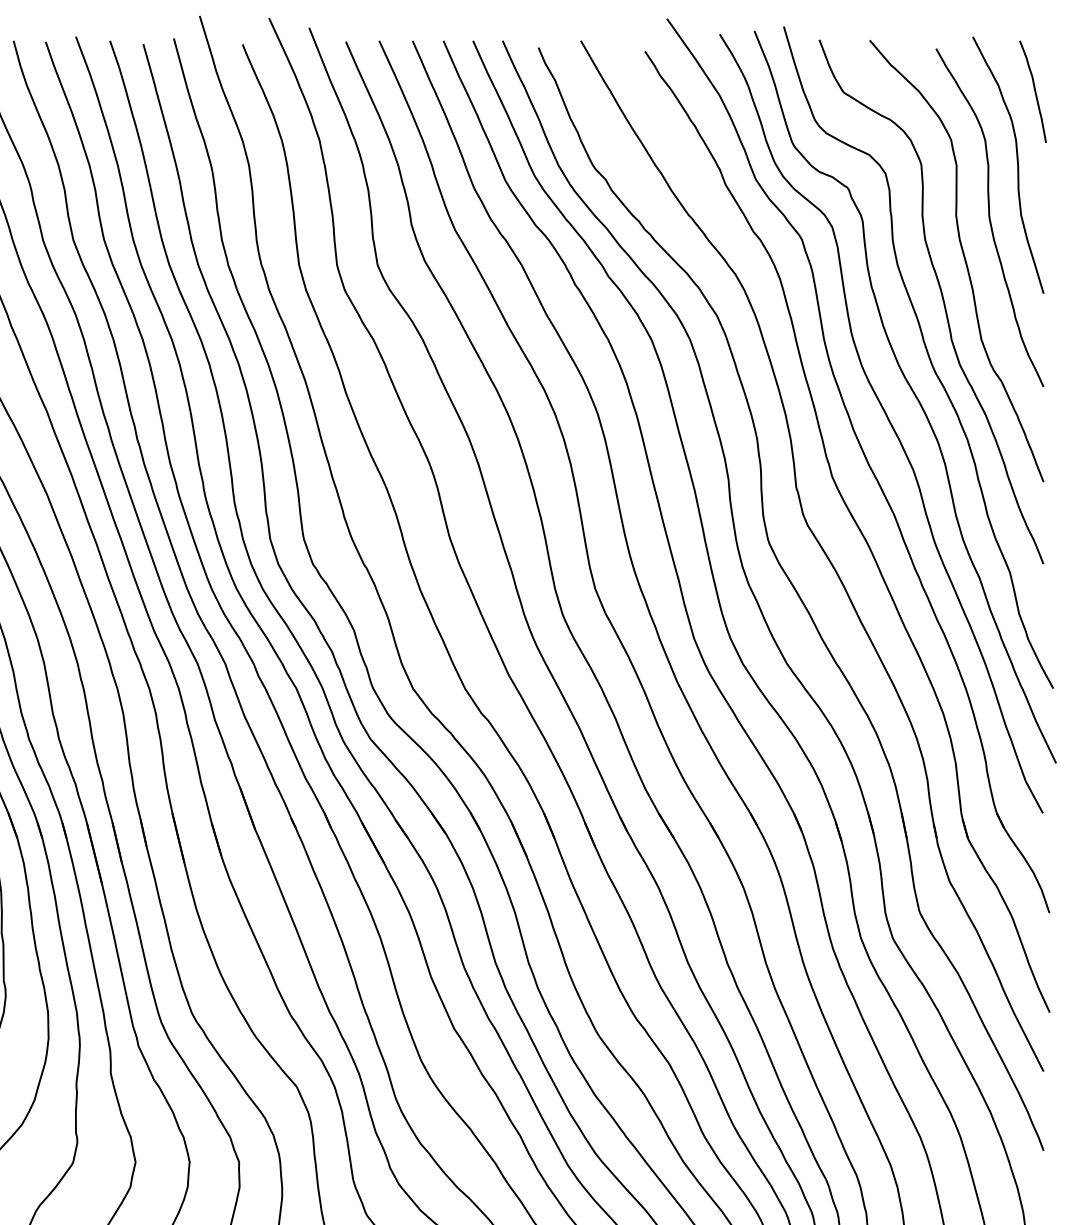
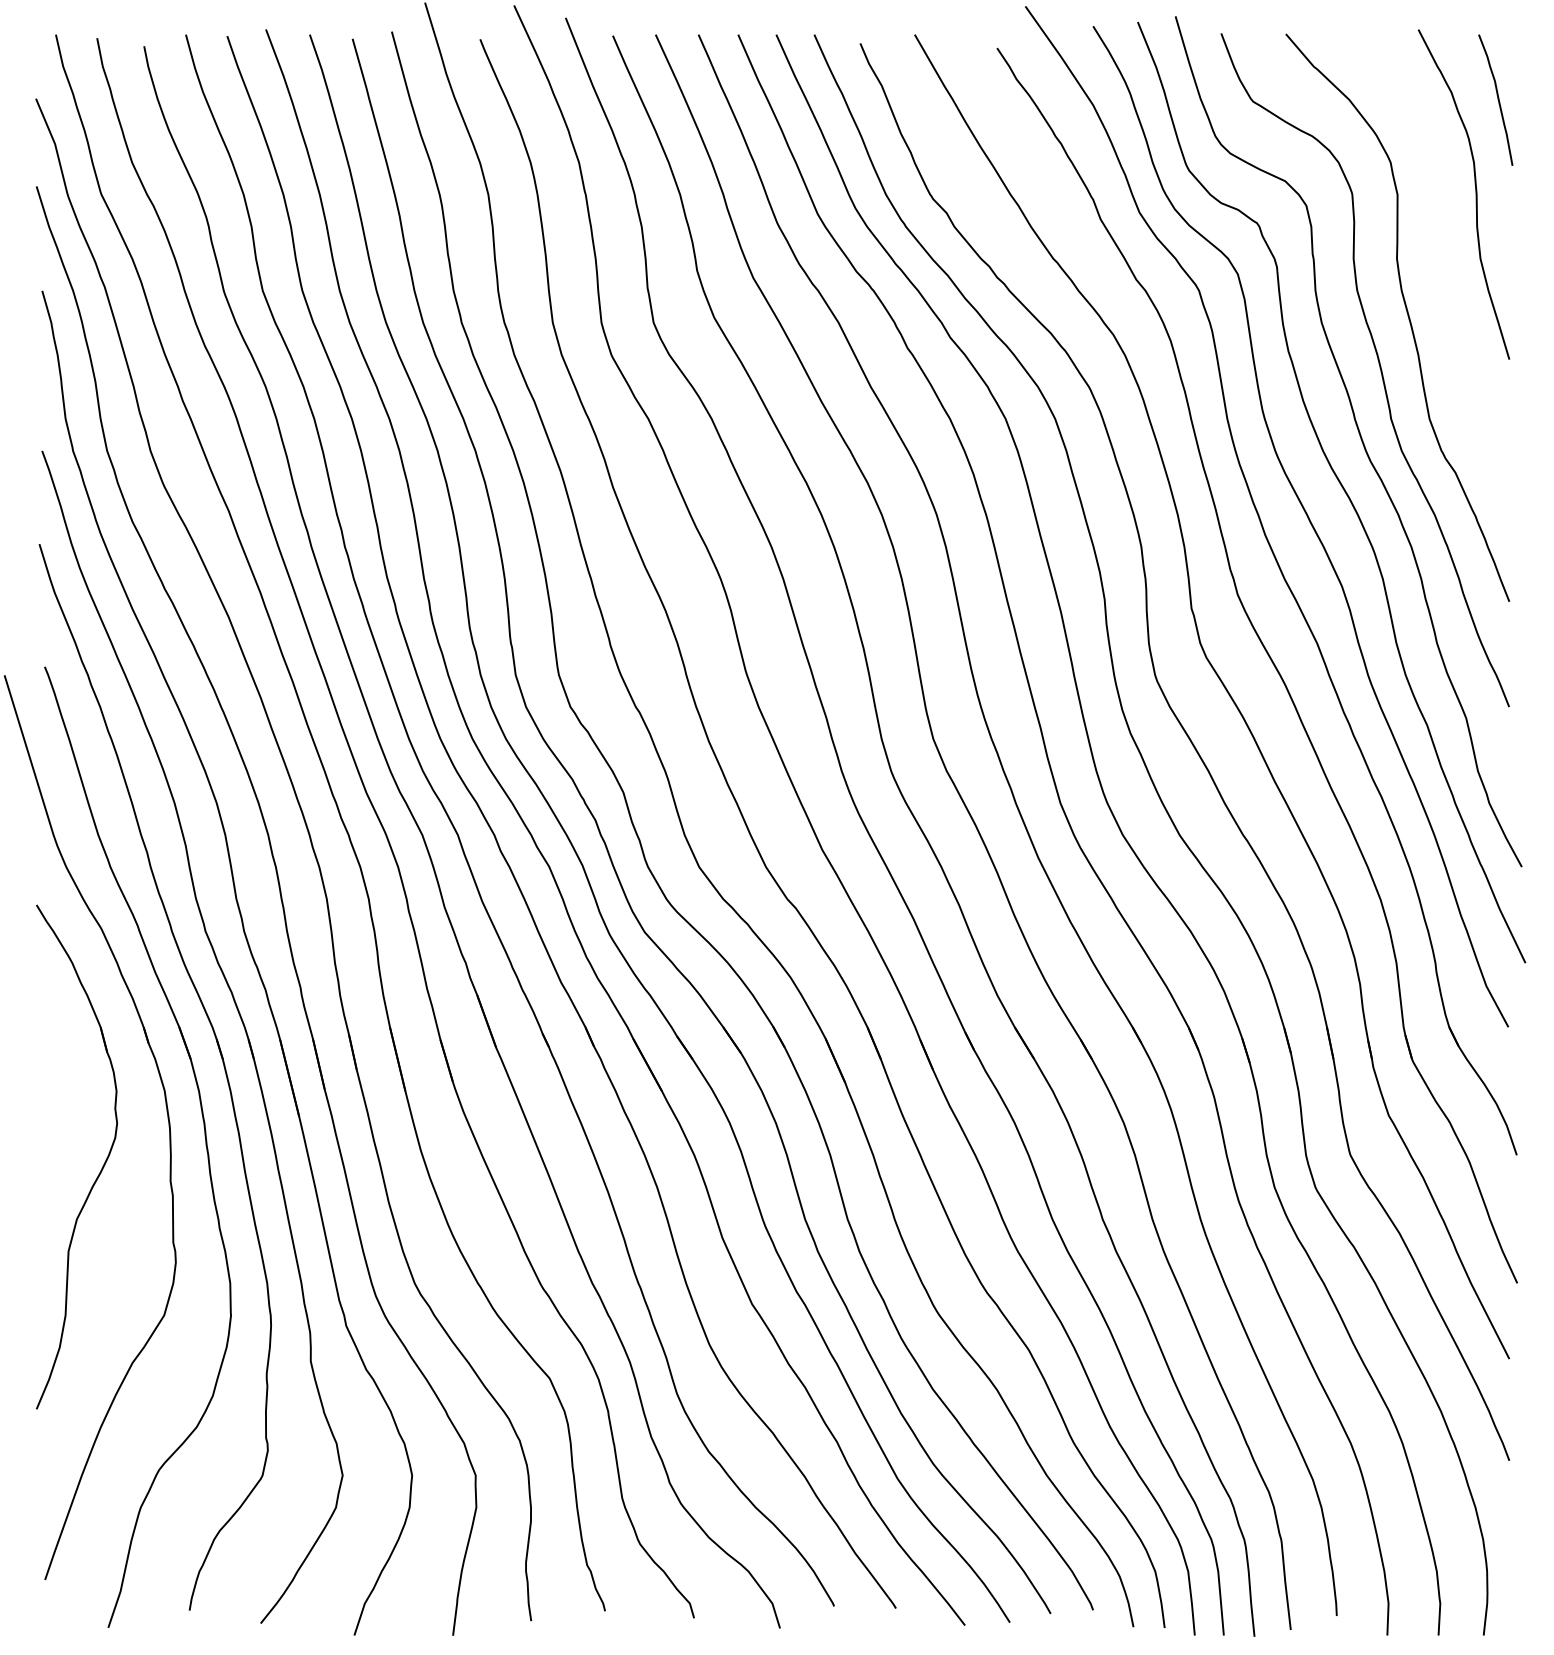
curve: (989, 217) -> (1439, 261), removed

